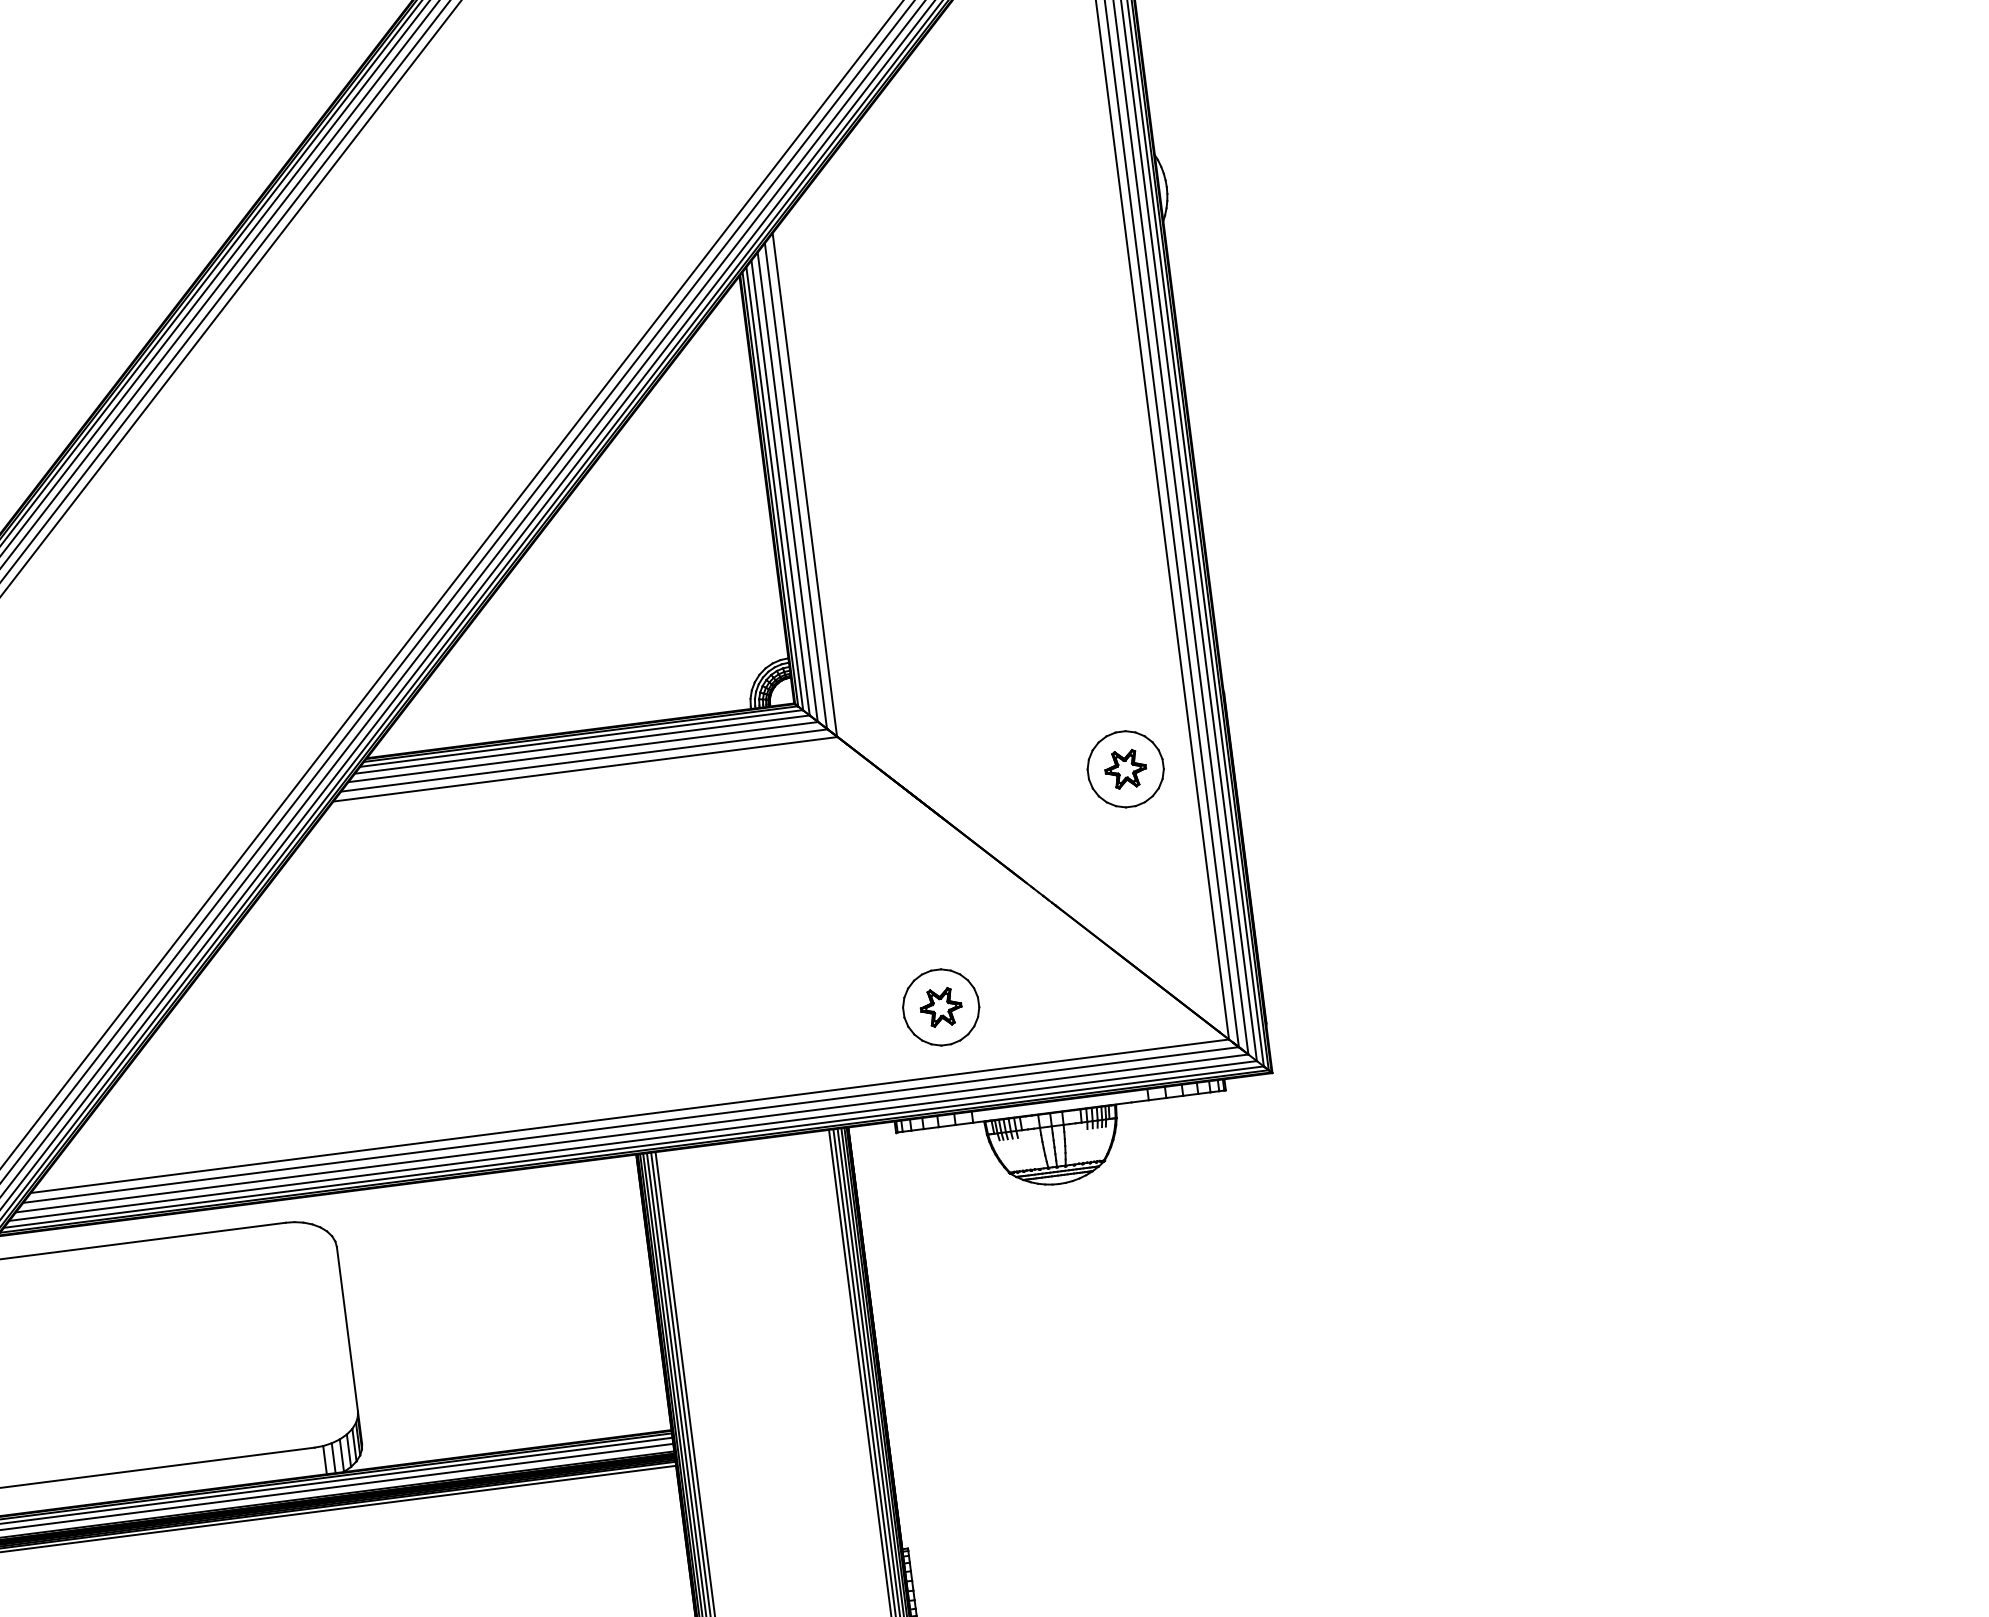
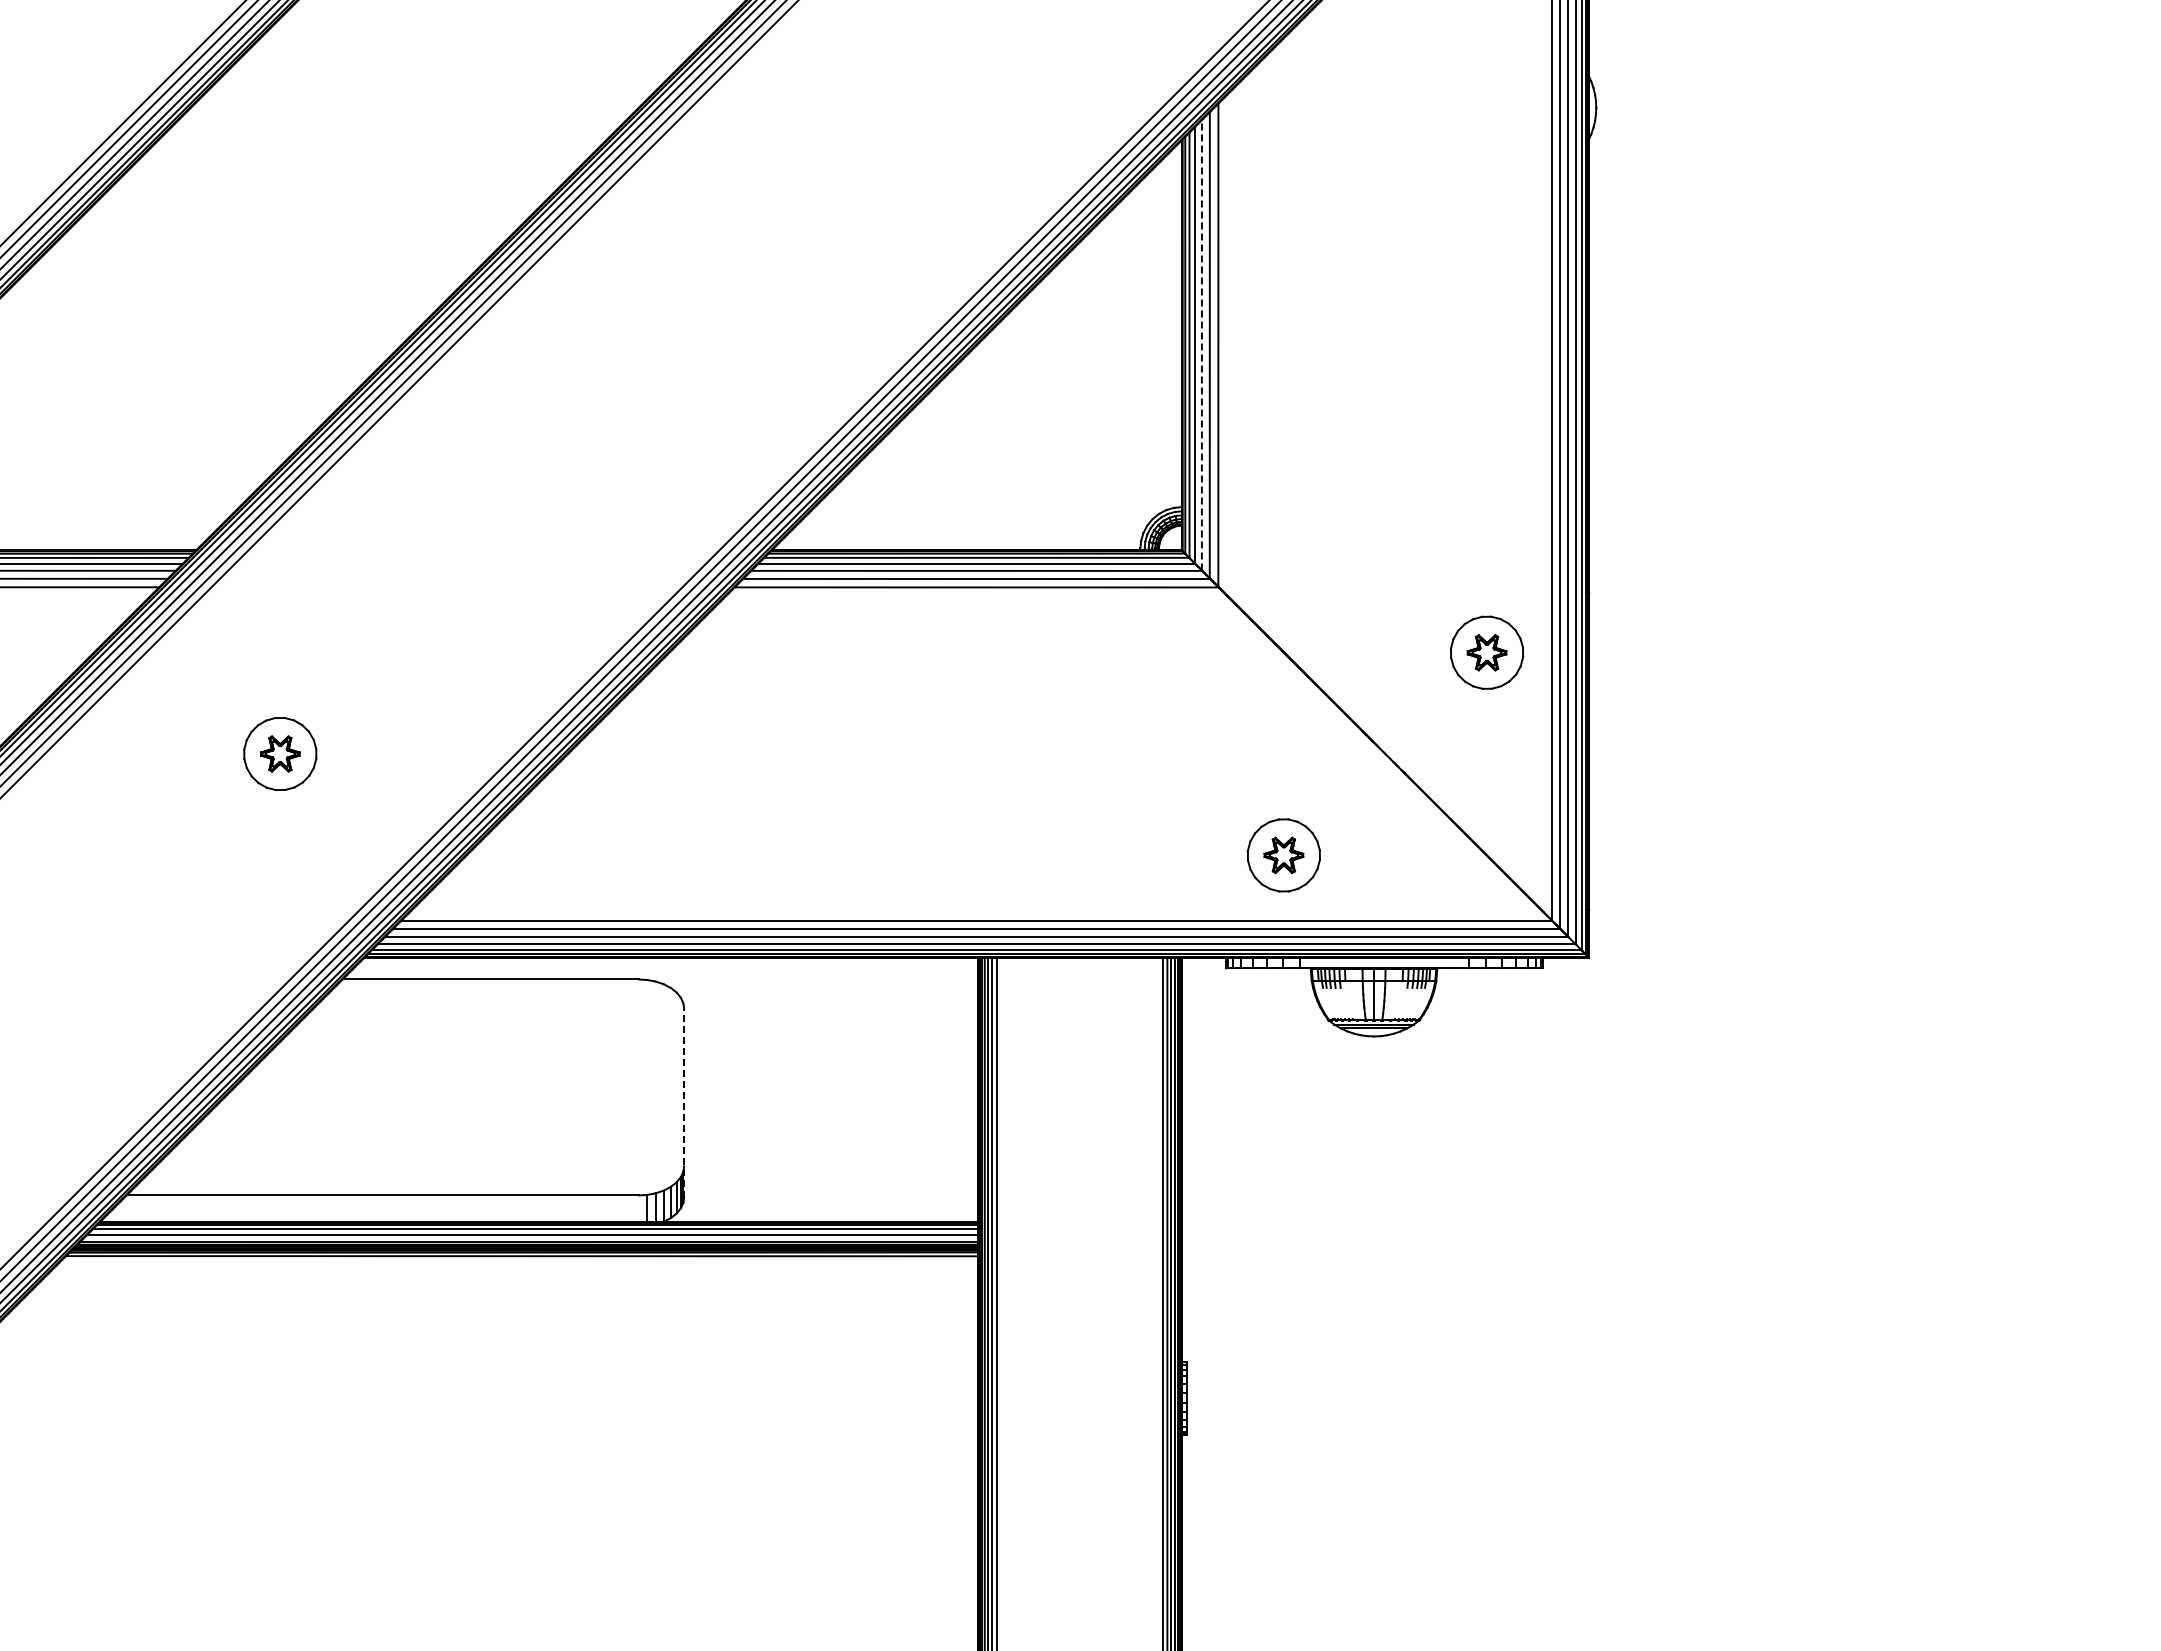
line: (787, 486) -> (1201, 344), solid -> dashed
line: (349, 1344) -> (684, 1102), solid -> dashed

